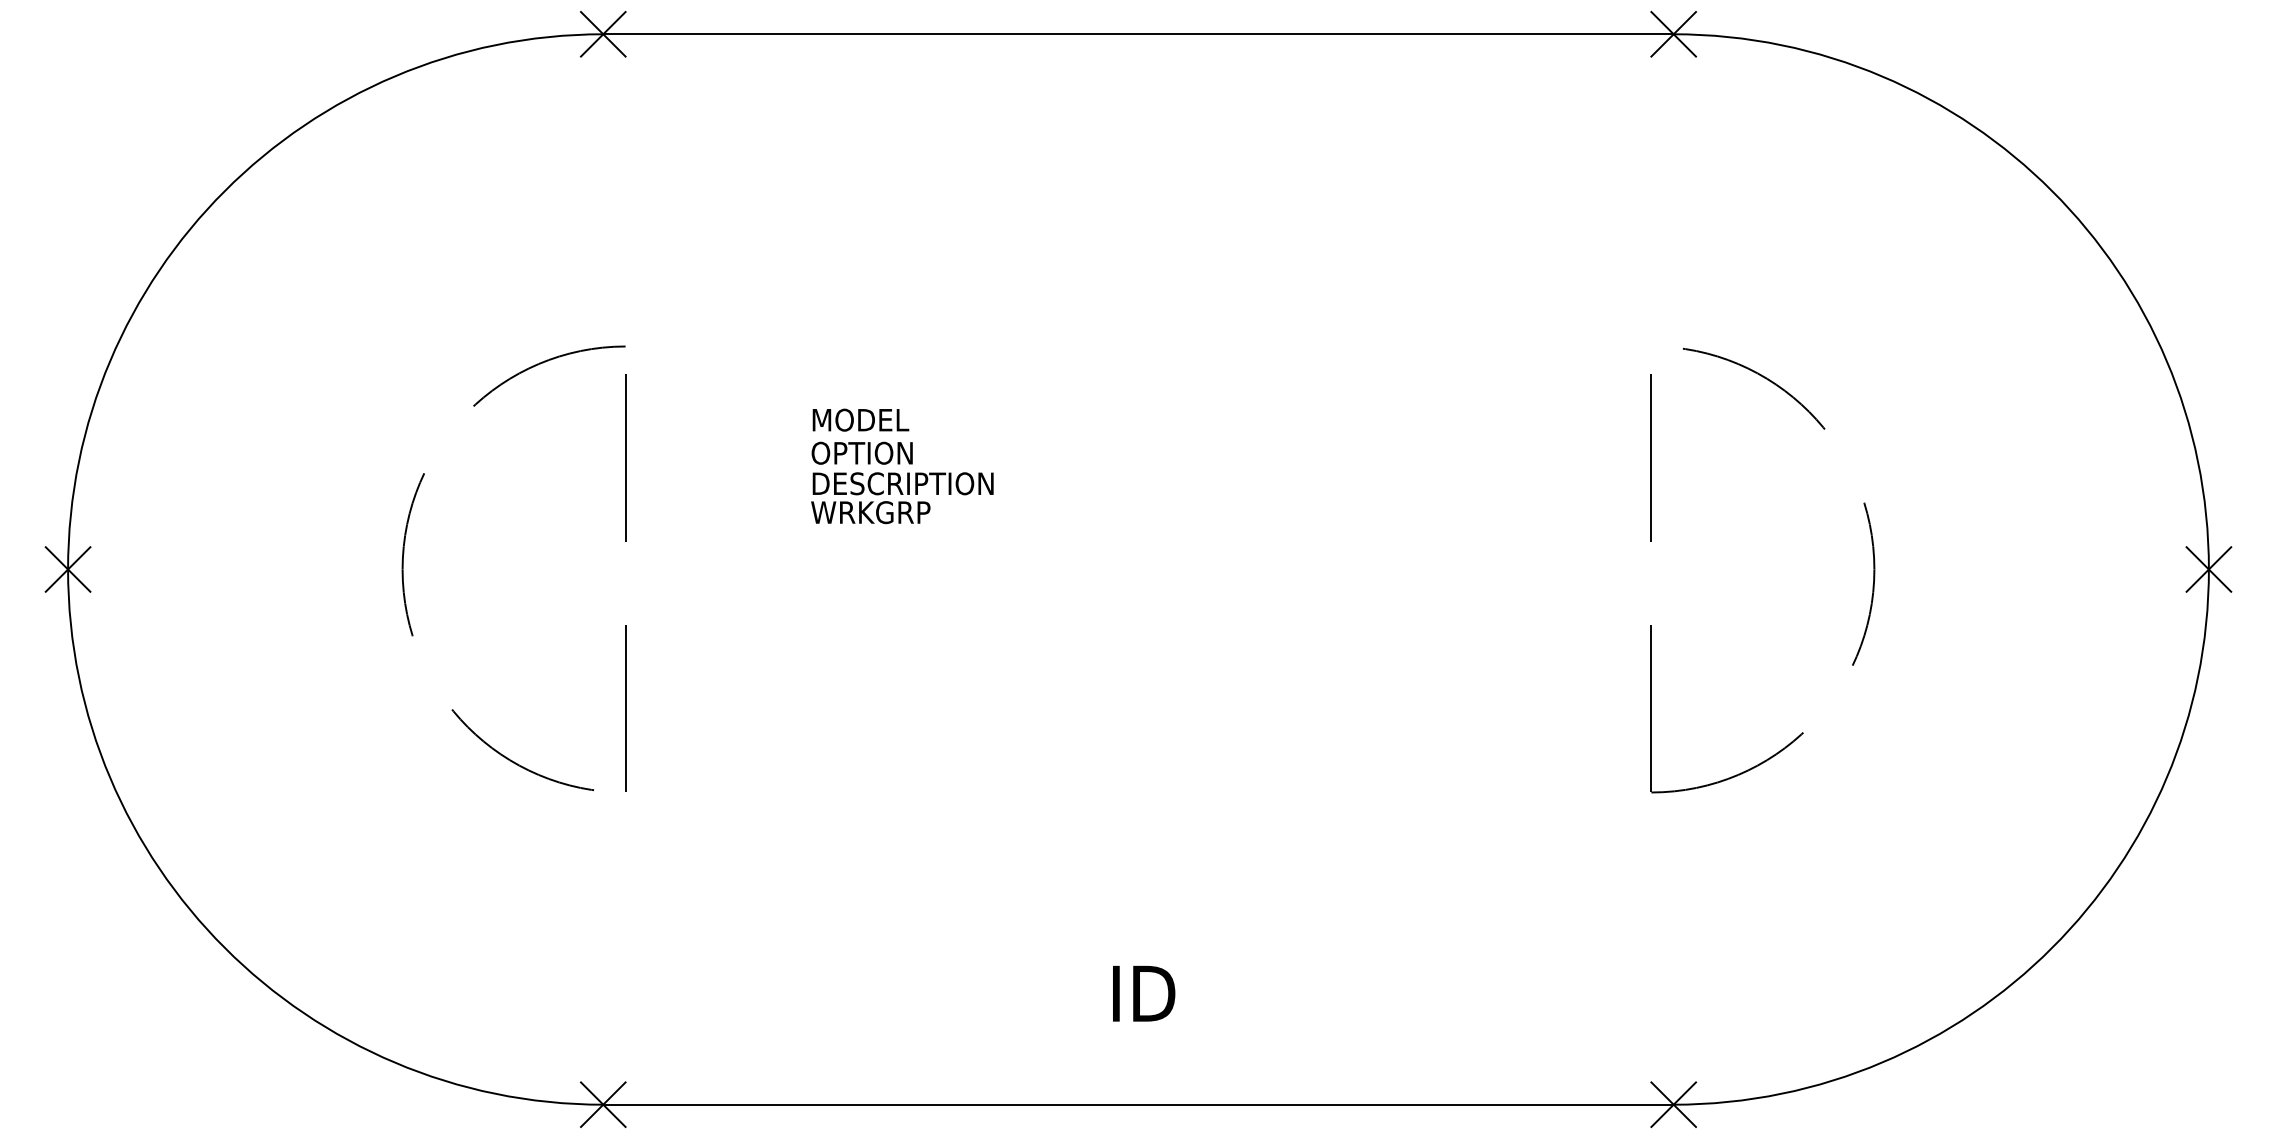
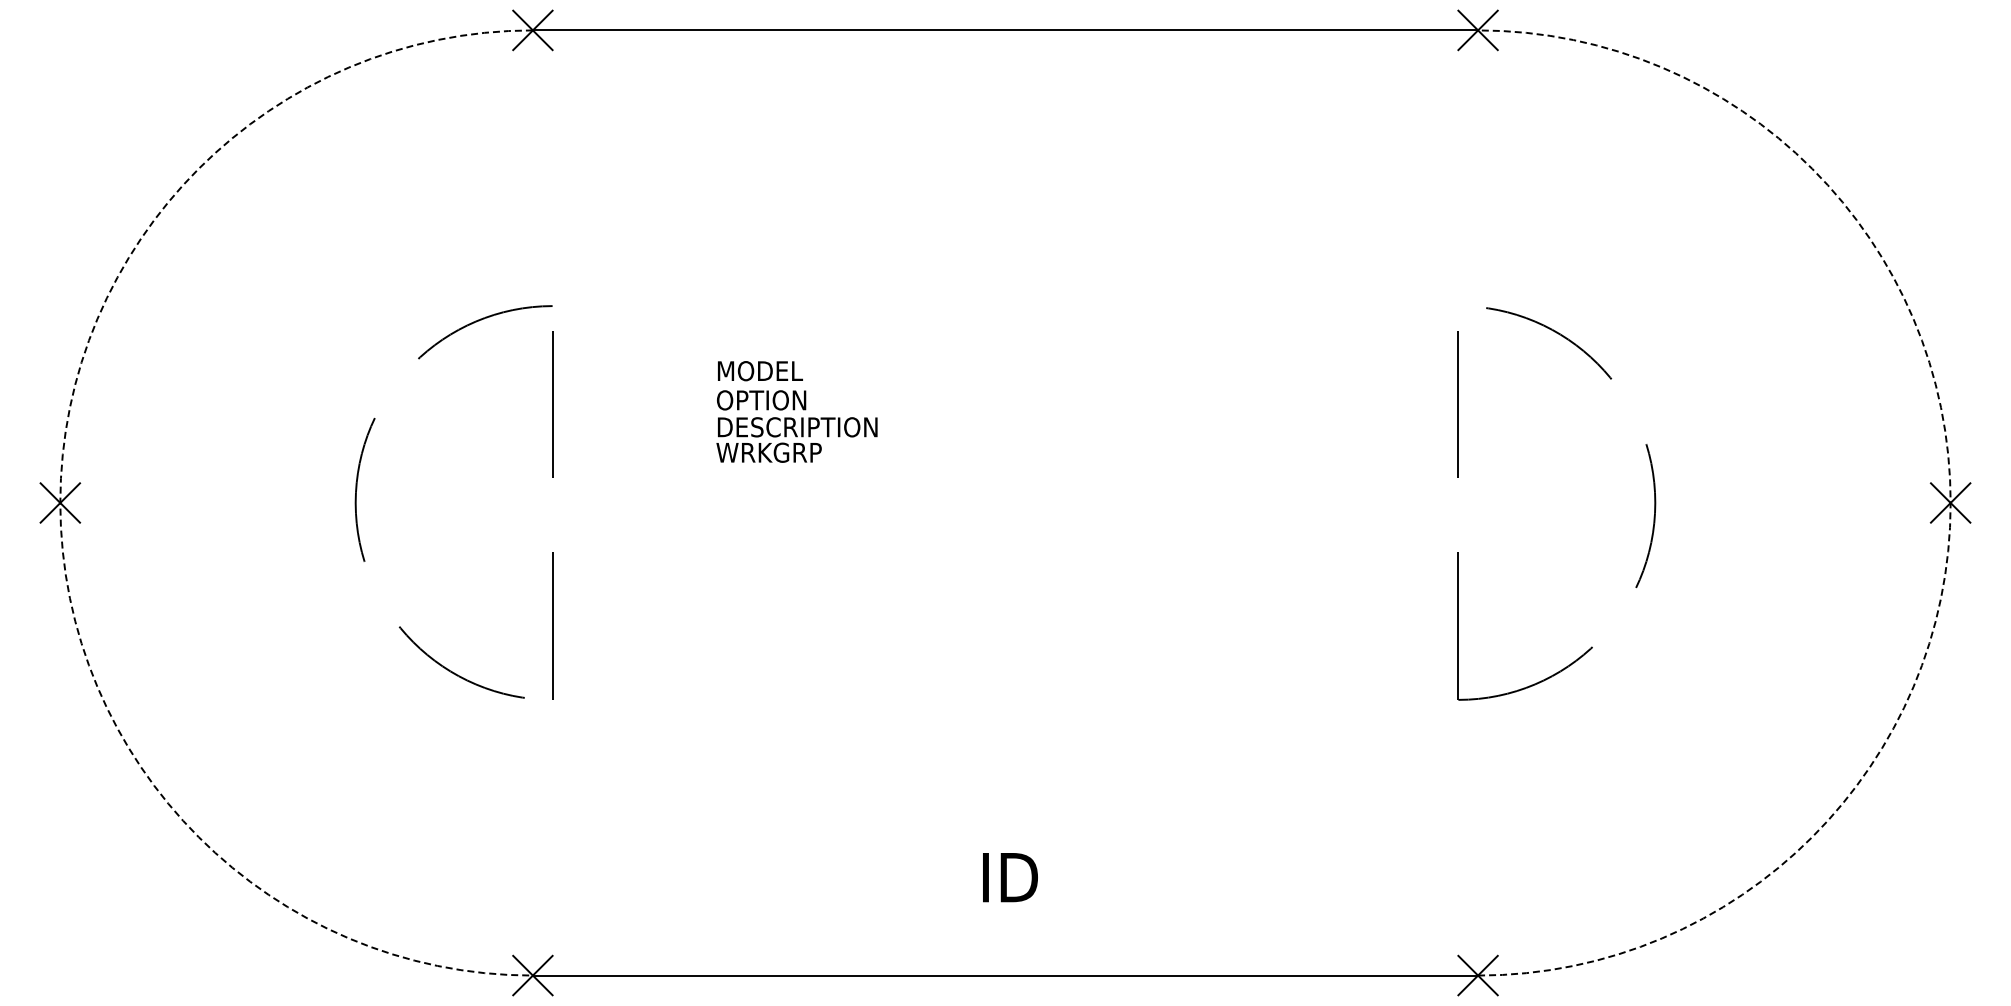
arc: (68, 568) -> (60, 502), solid -> dashed
arc: (2208, 570) -> (1950, 503), solid -> dashed

